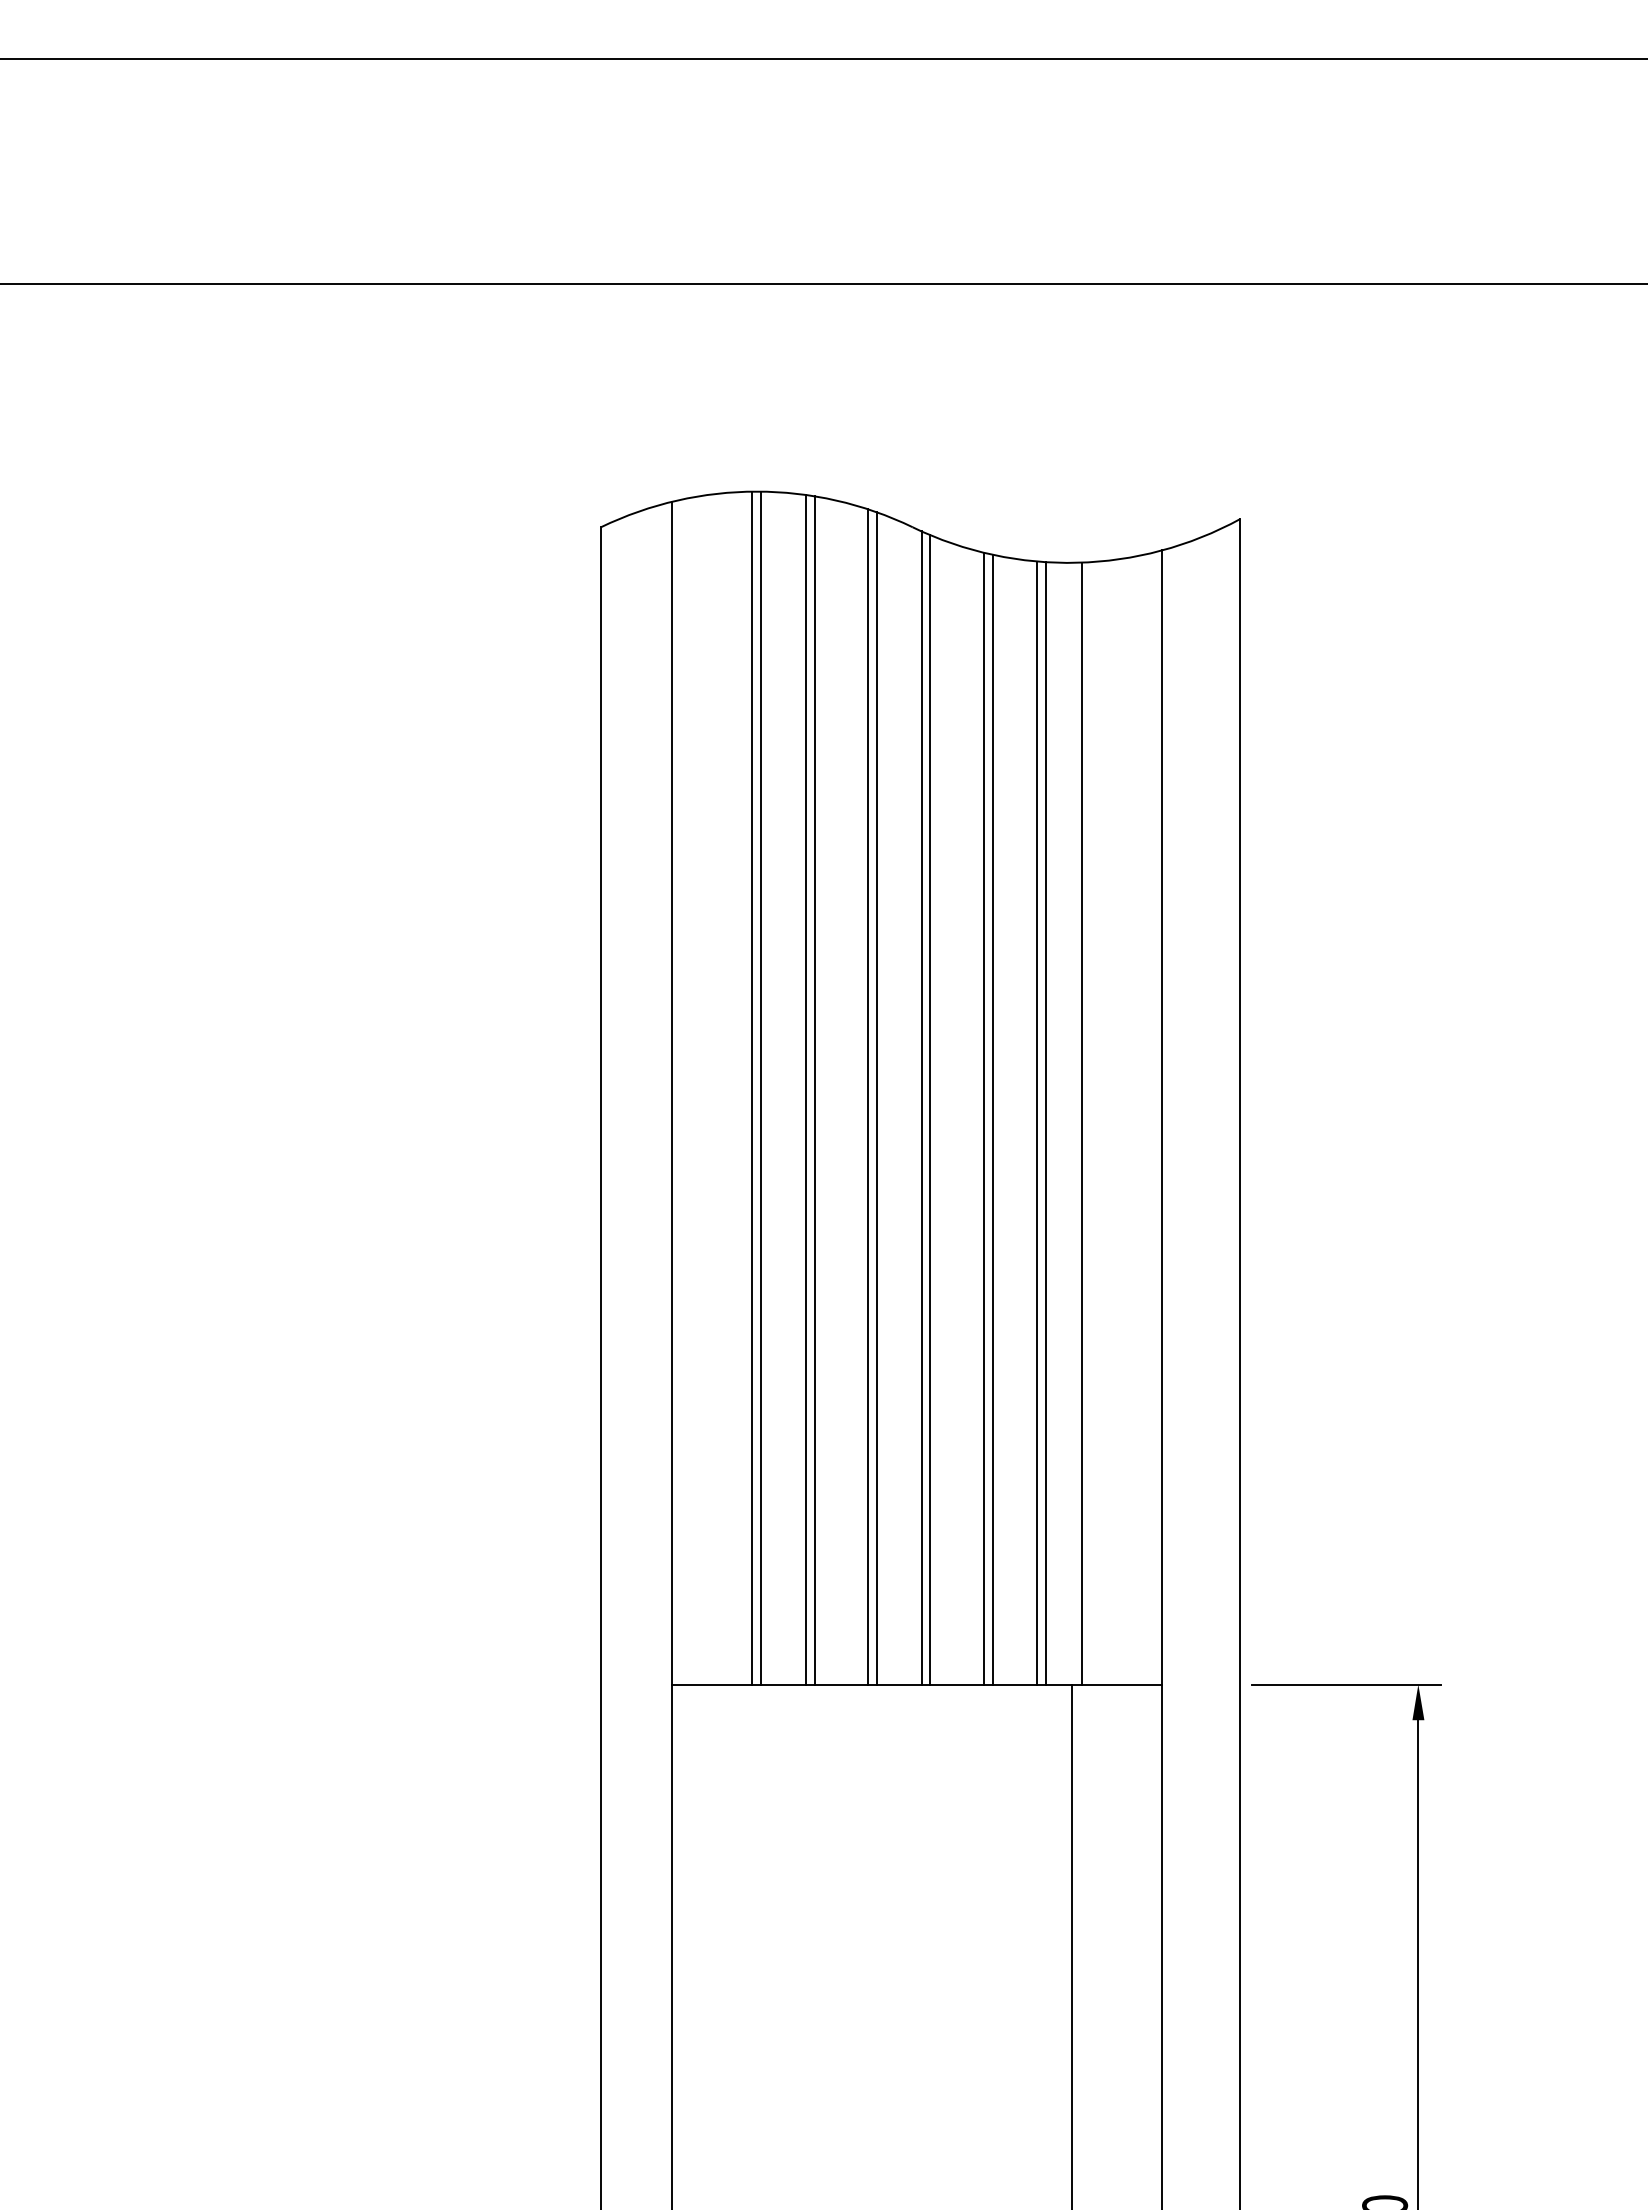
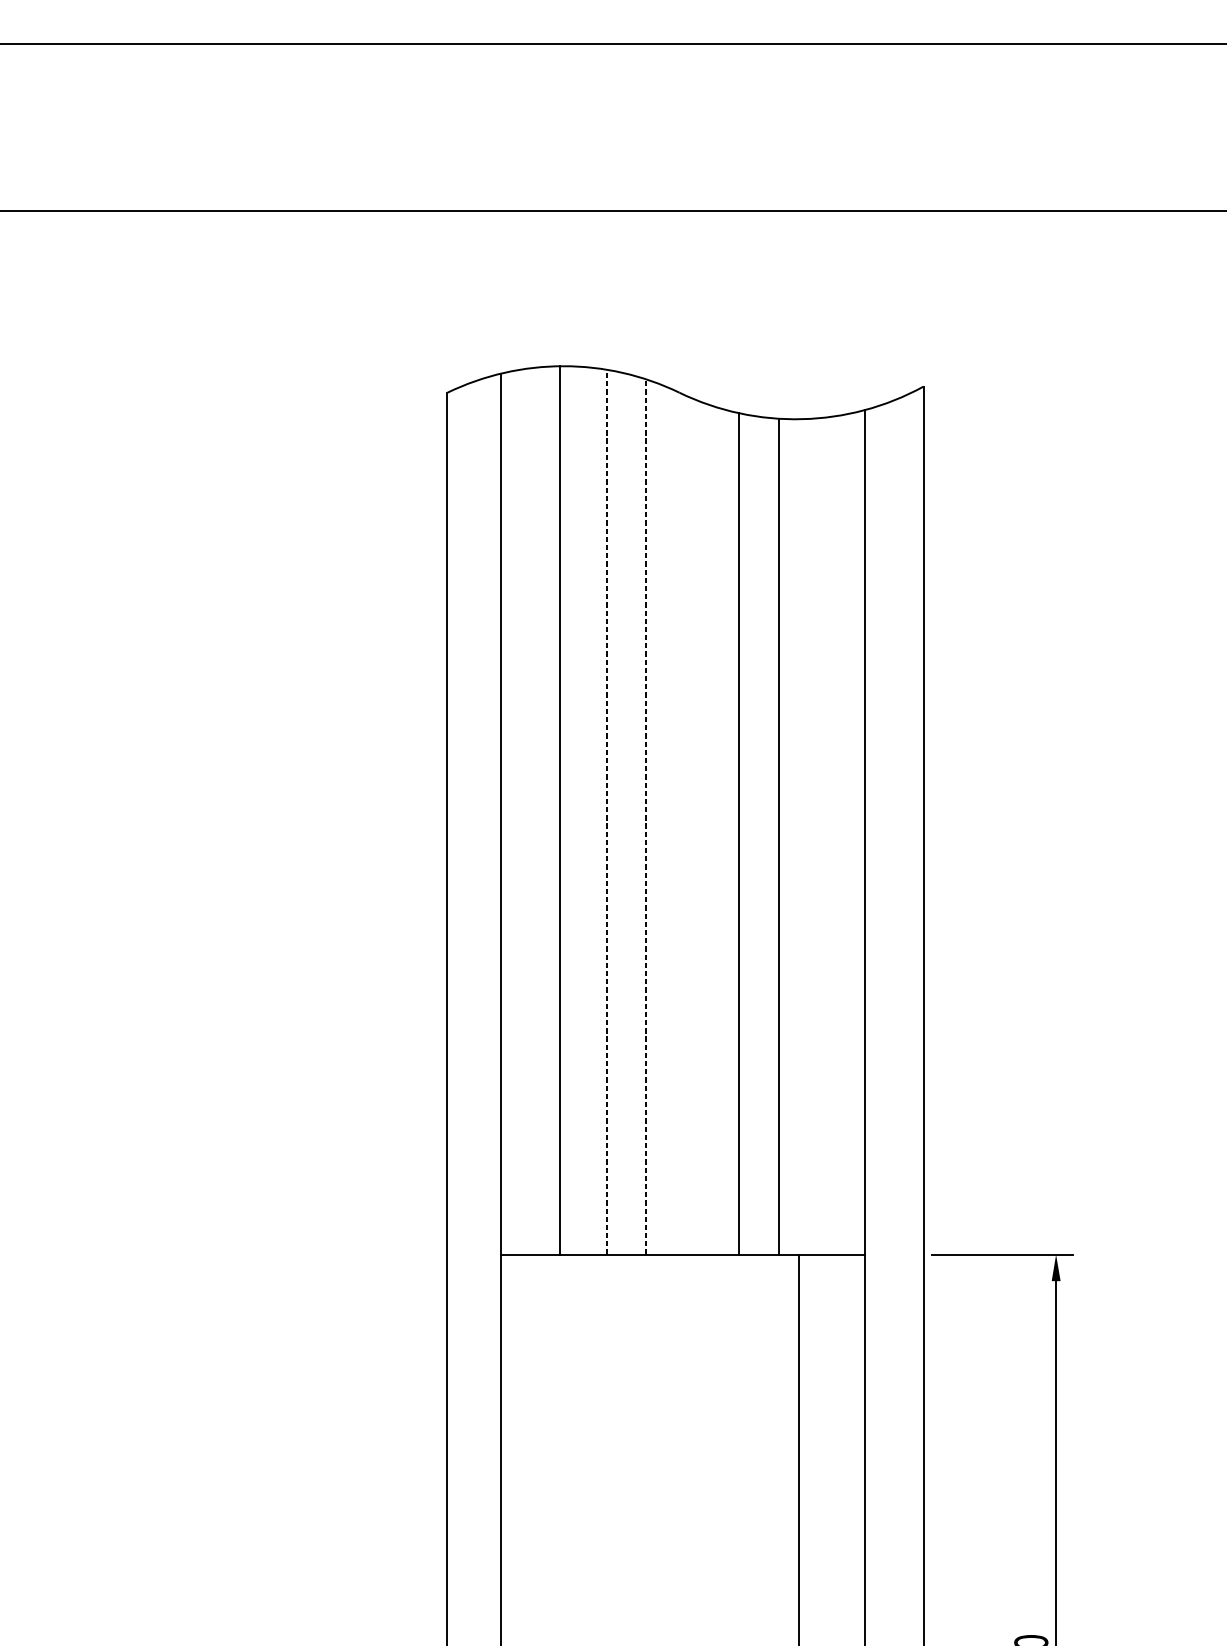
line: (761, 1087) -> (566, 809), removed
line: (805, 1089) -> (599, 811), removed
line: (814, 1090) -> (606, 812), solid -> dashed
line: (868, 1097) -> (646, 817), solid -> dashed
line: (877, 1098) -> (653, 818), removed
line: (921, 1107) -> (686, 824), removed
line: (930, 1109) -> (692, 826), removed
line: (983, 1118) -> (732, 833), removed
line: (1037, 1122) -> (772, 836), removed
line: (1081, 1123) -> (805, 836), removed

